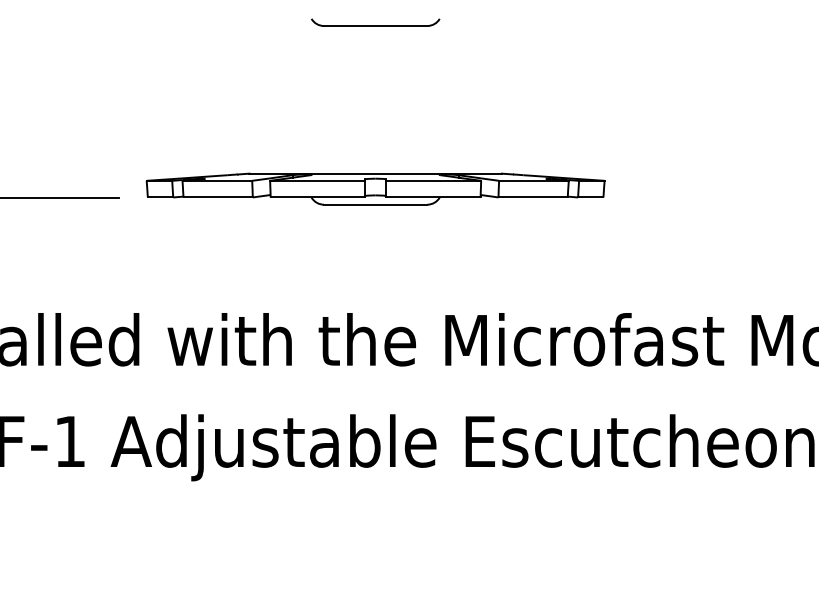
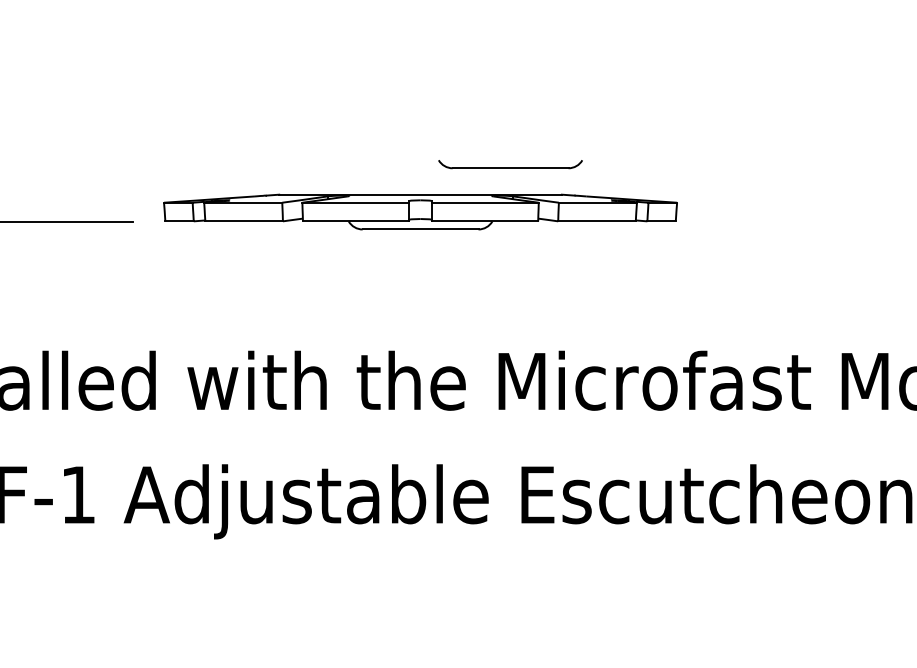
part: (375, 22) -> (510, 164), moved

